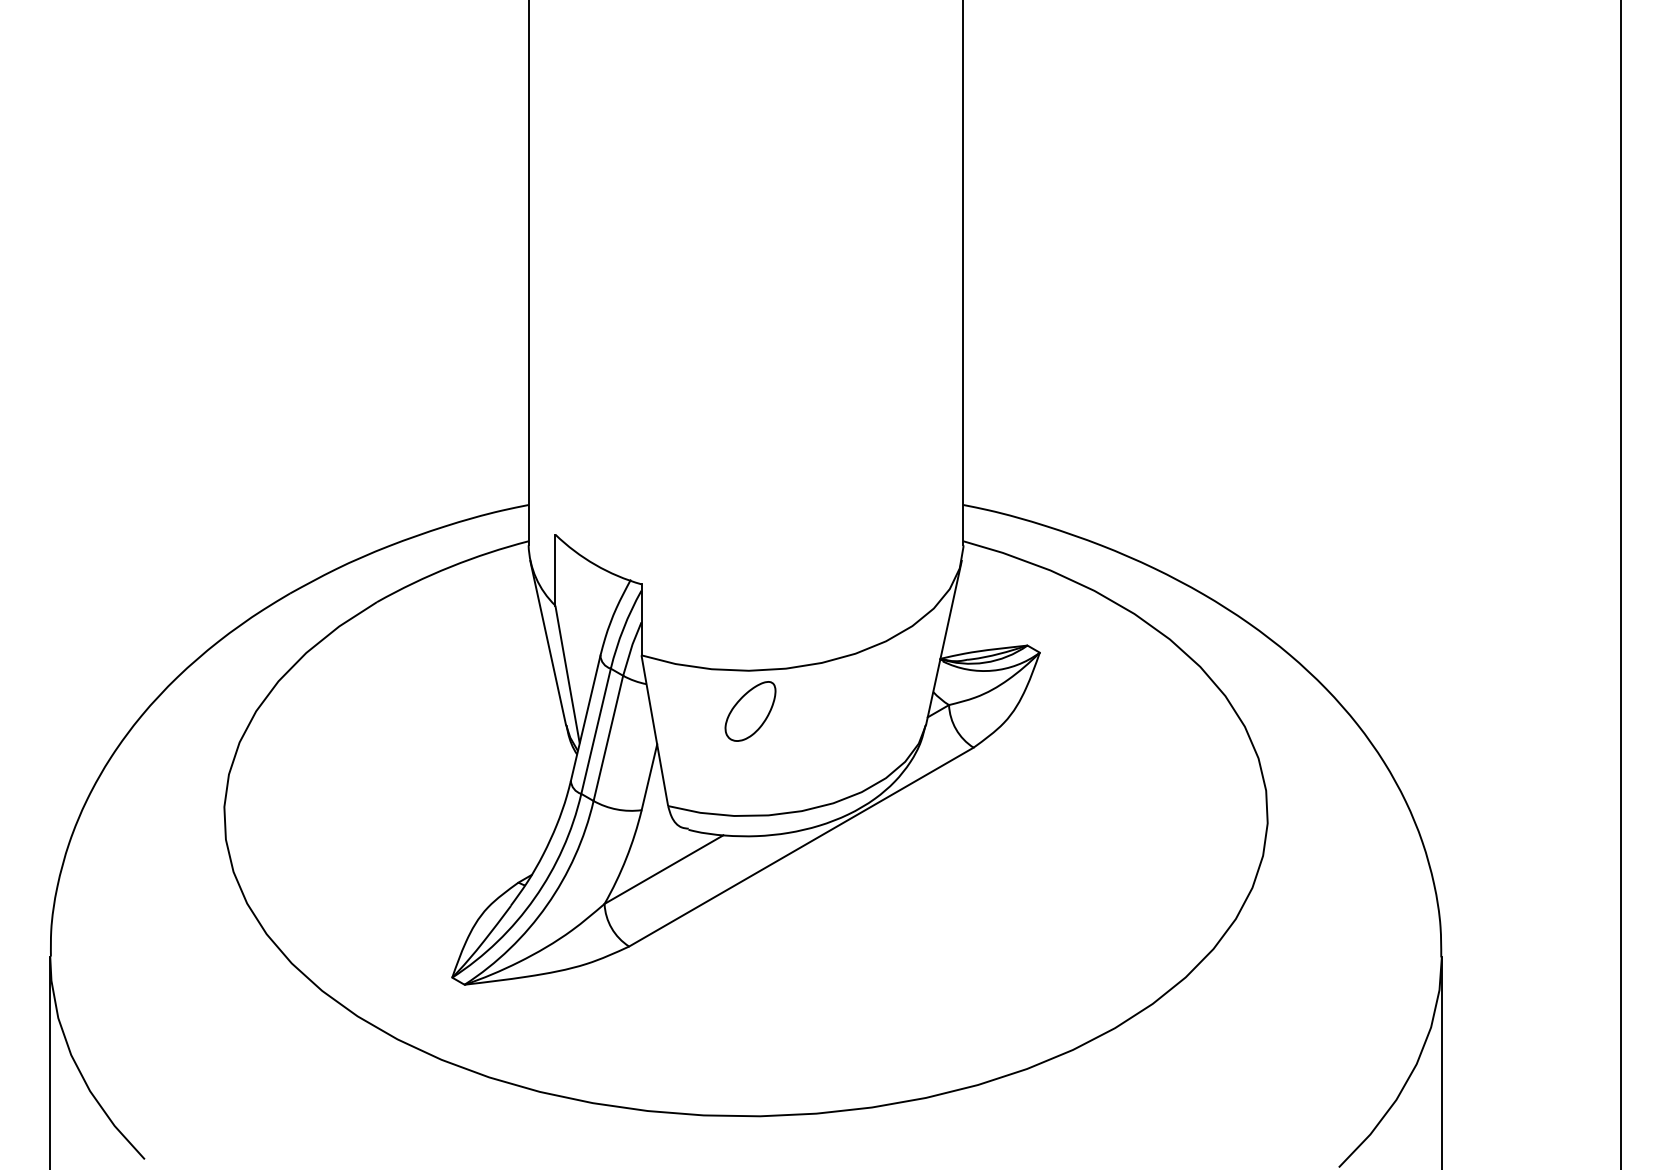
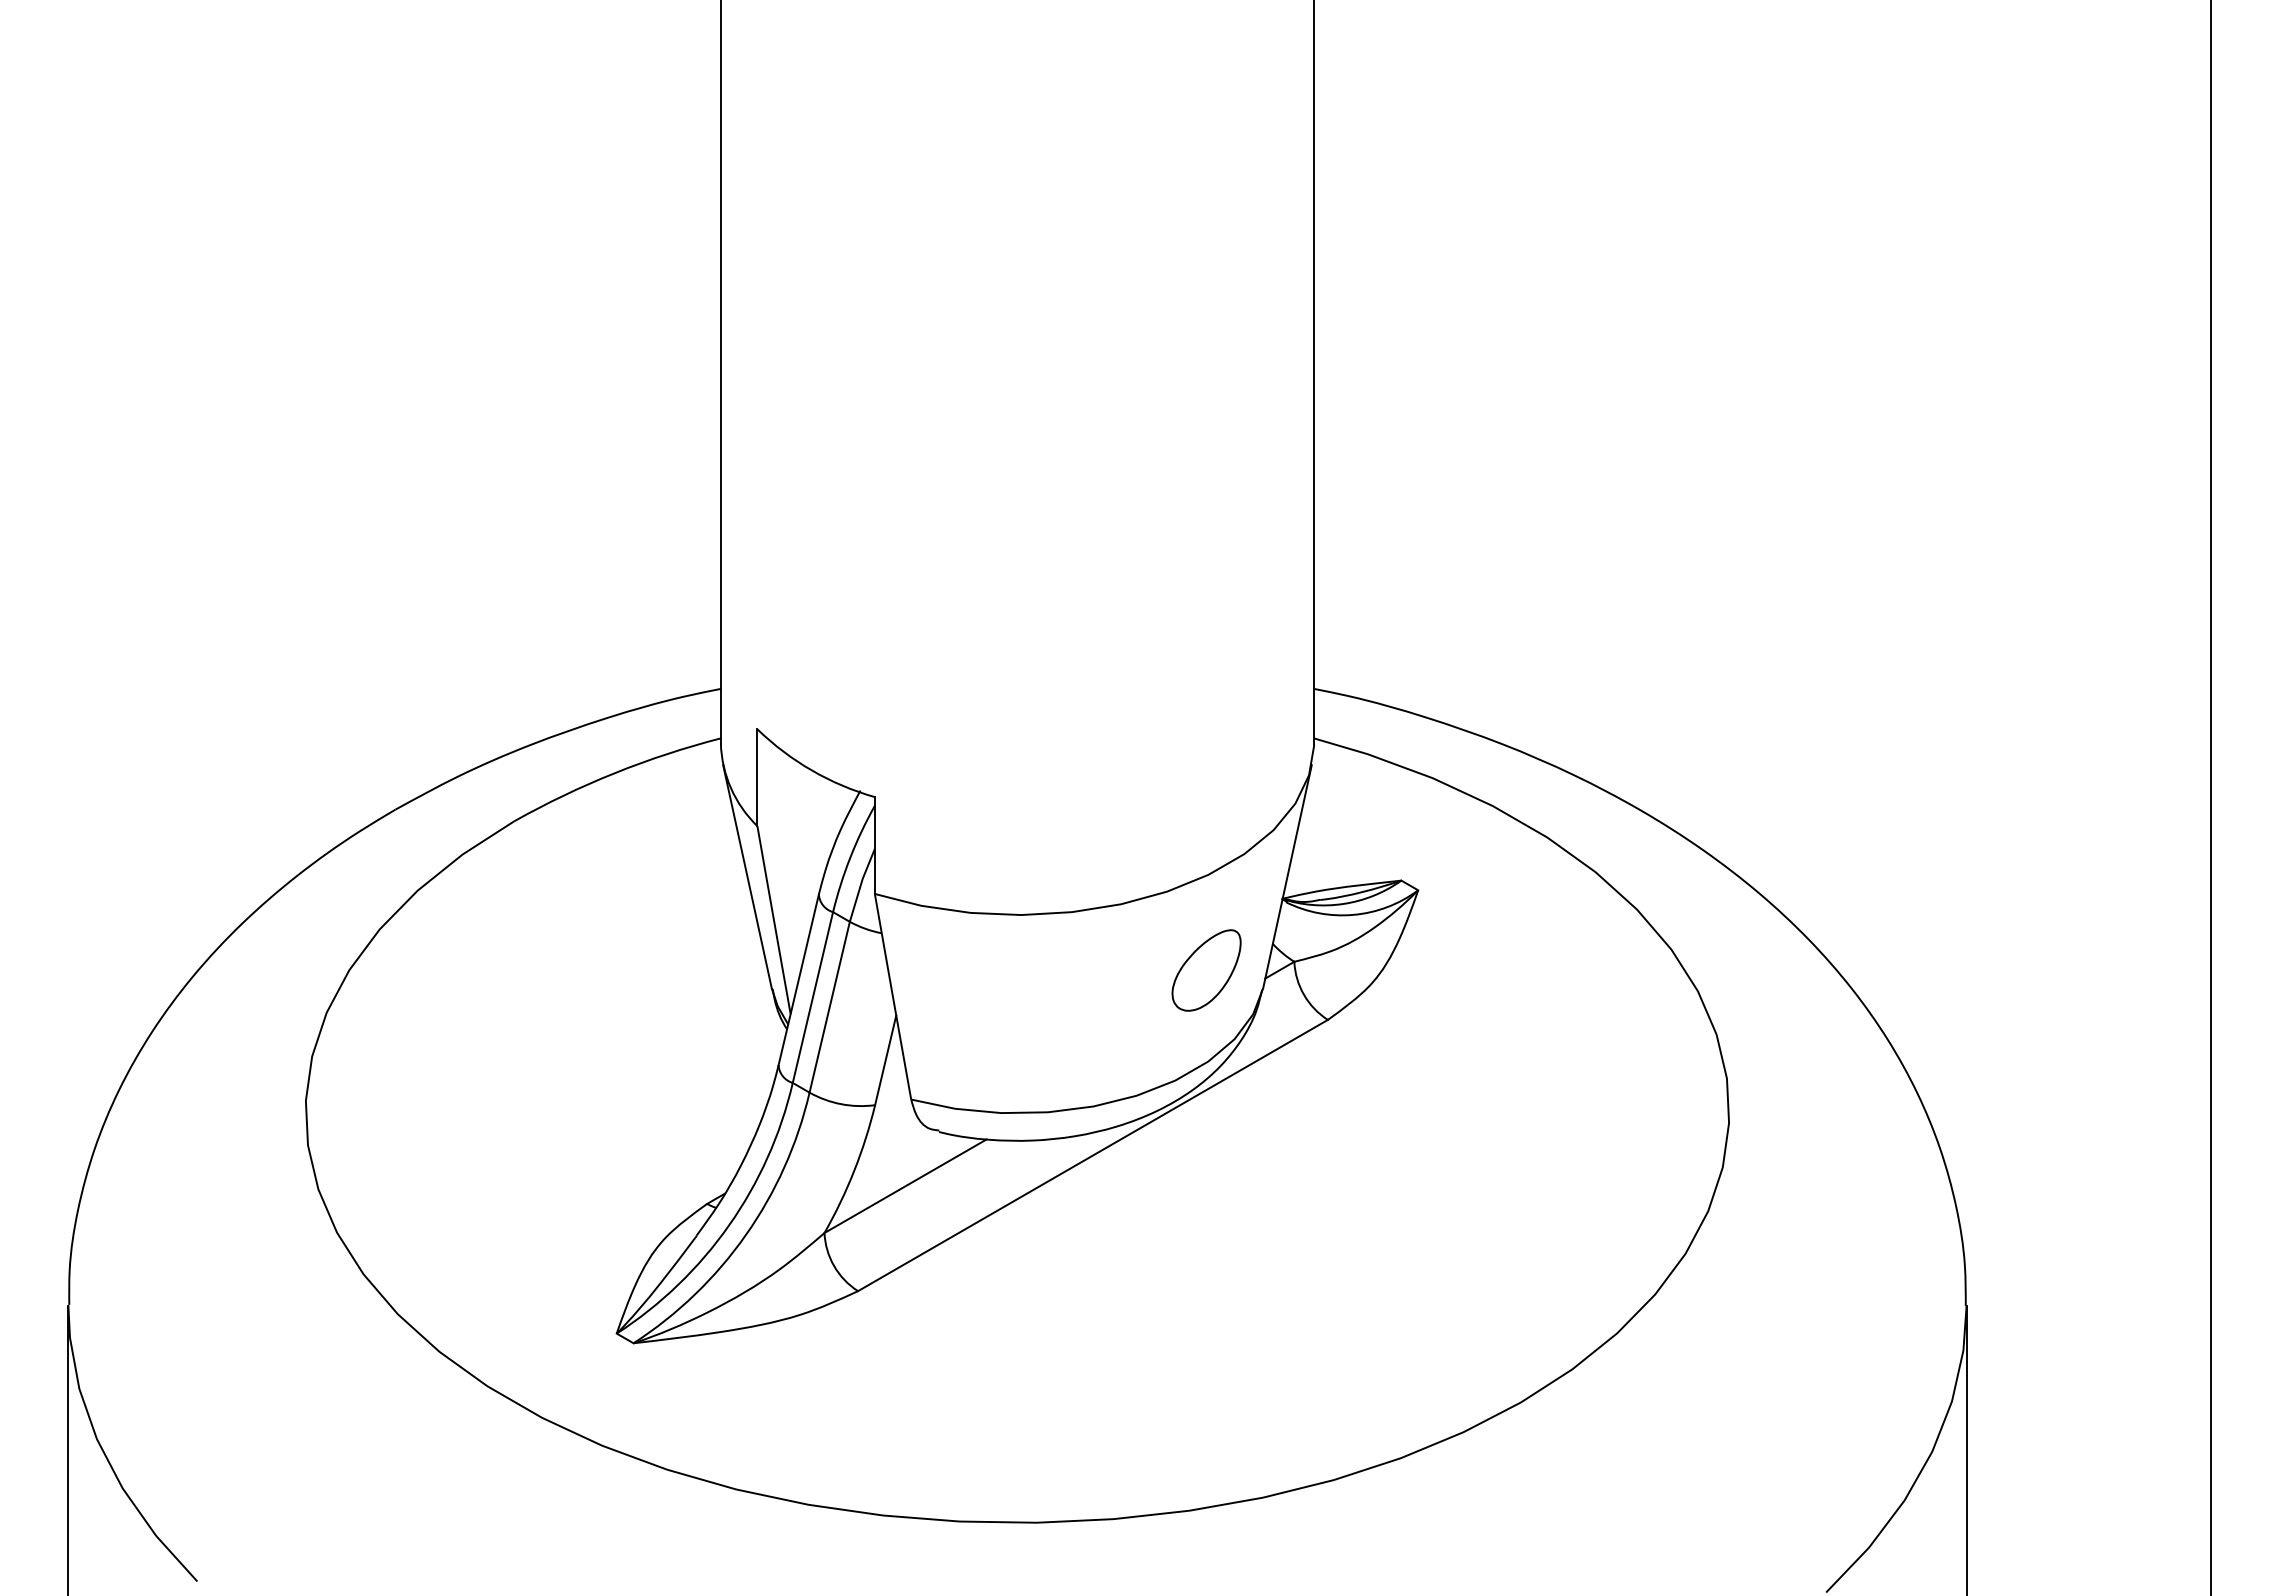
part: (750, 711) -> (1206, 970), moved

